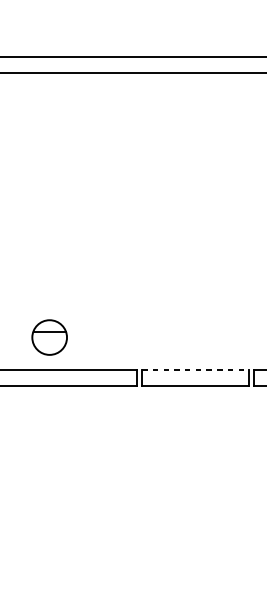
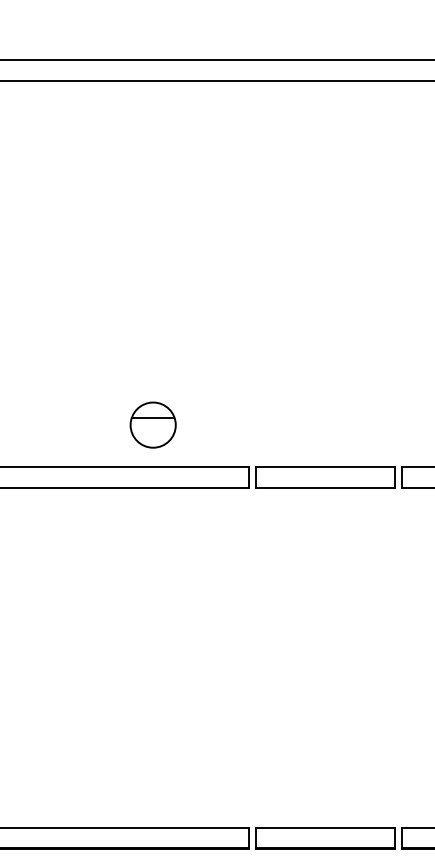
part: (49, 337) -> (152, 424), moved
line: (195, 369) -> (325, 466), dashed -> solid

